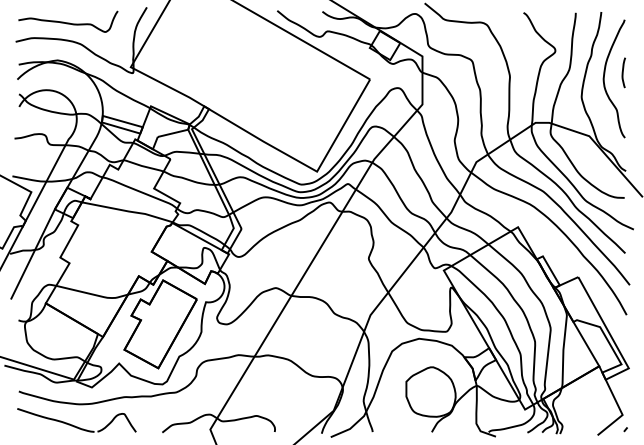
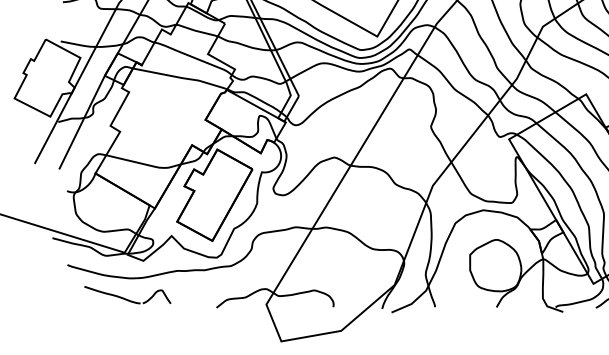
part: (76, 420) -> (127, 295), size x0.7

